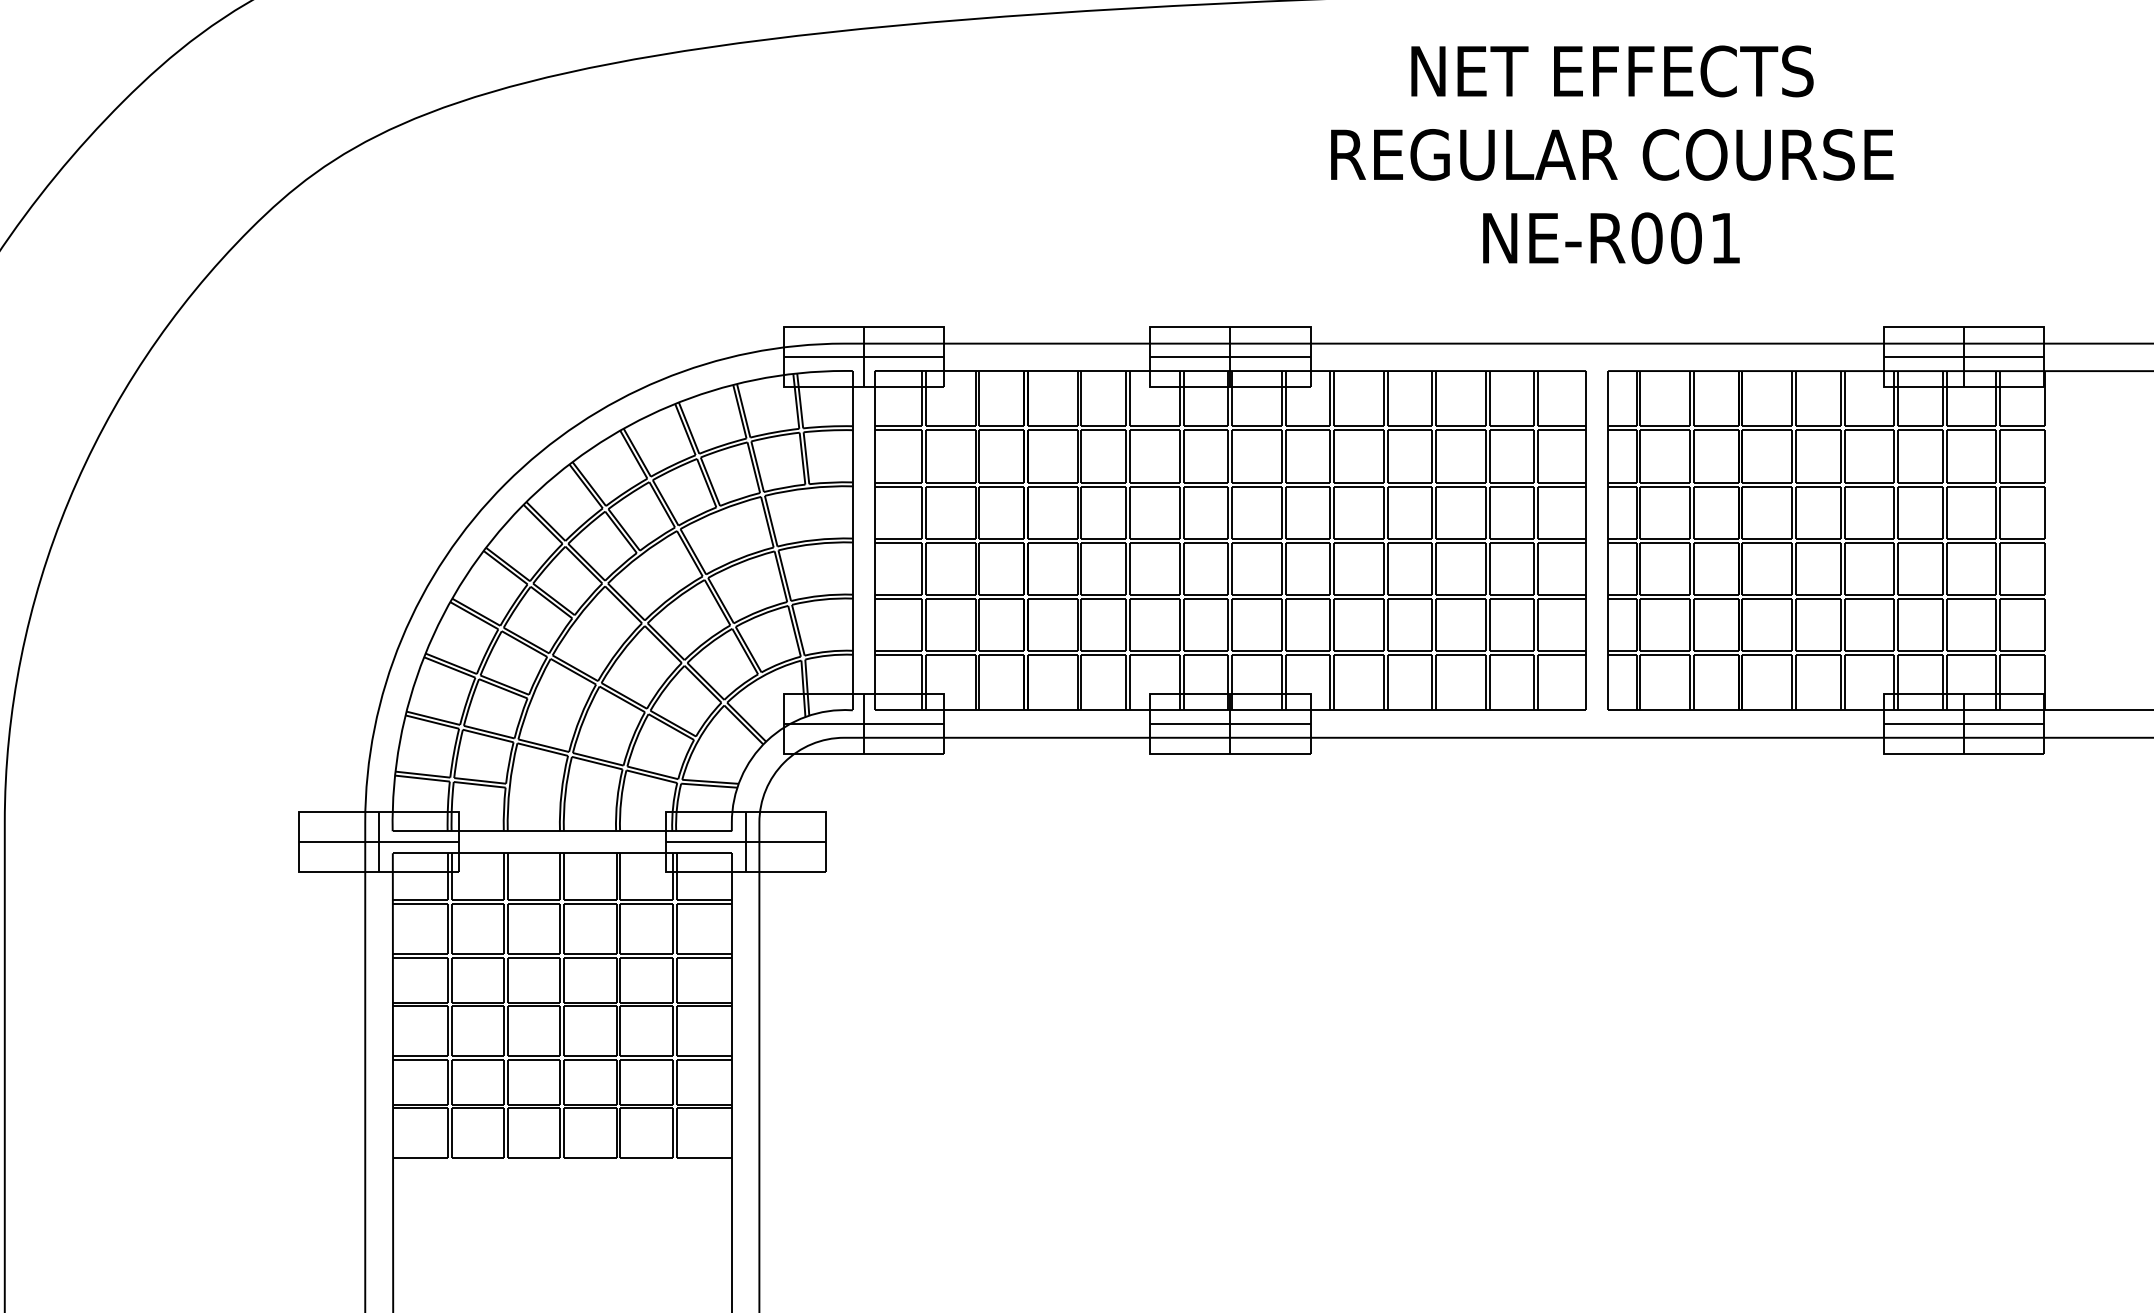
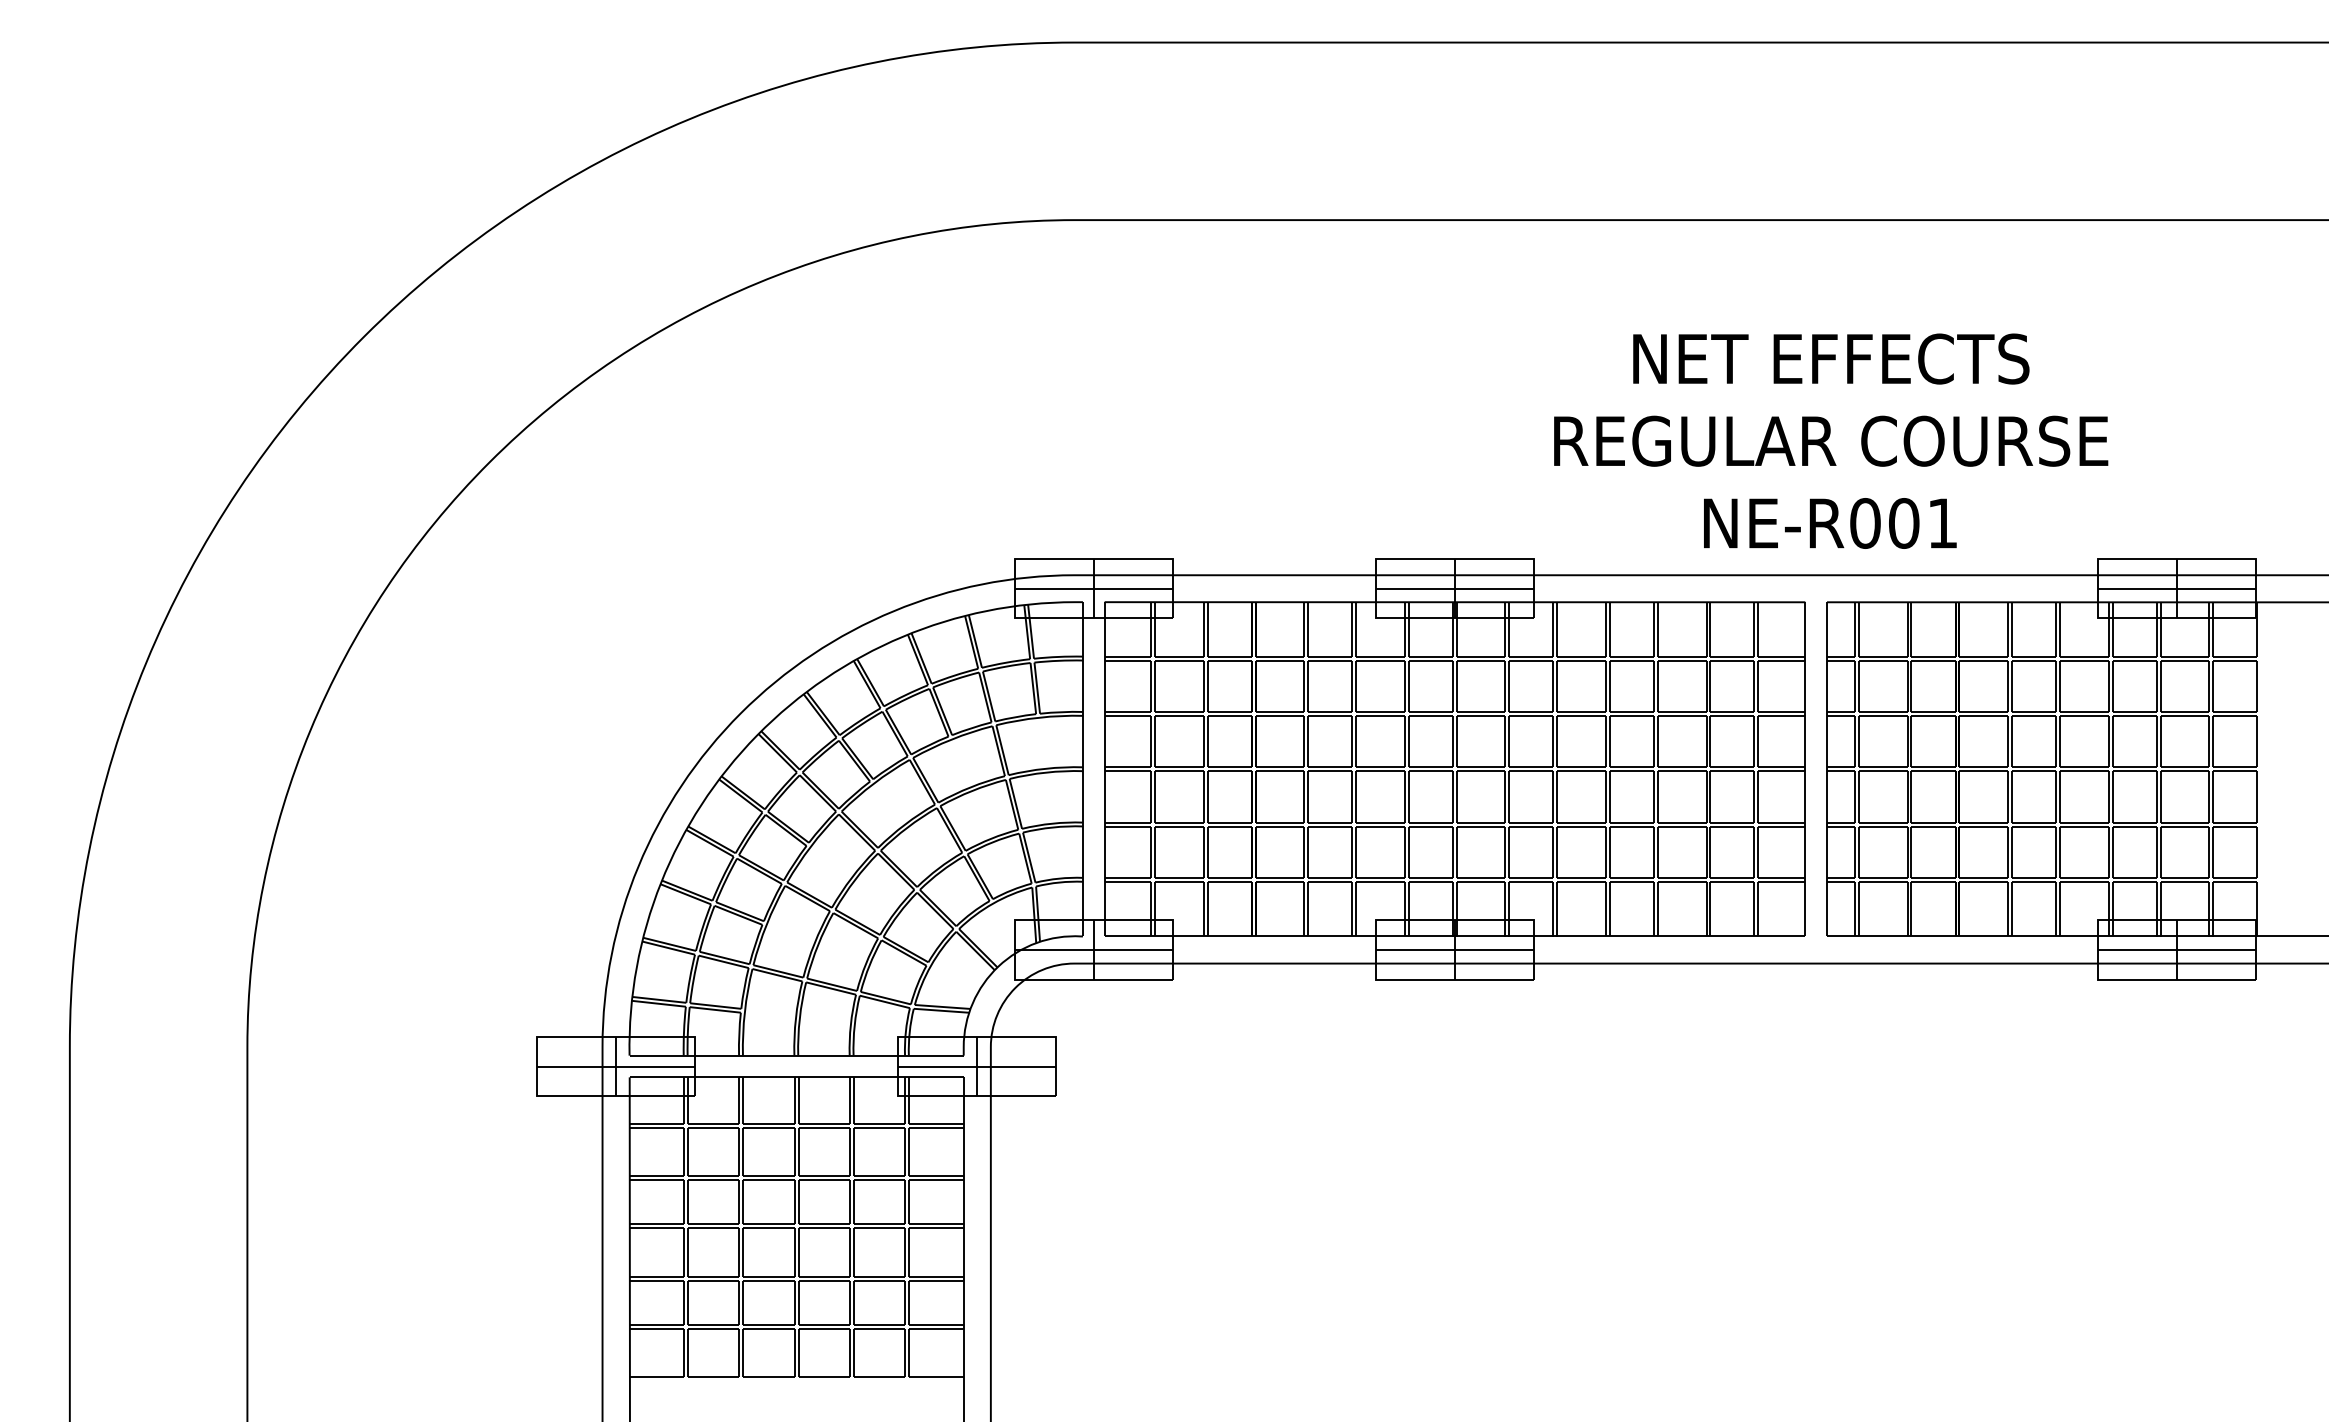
text: (1612, 154) -> (1831, 440), moved

